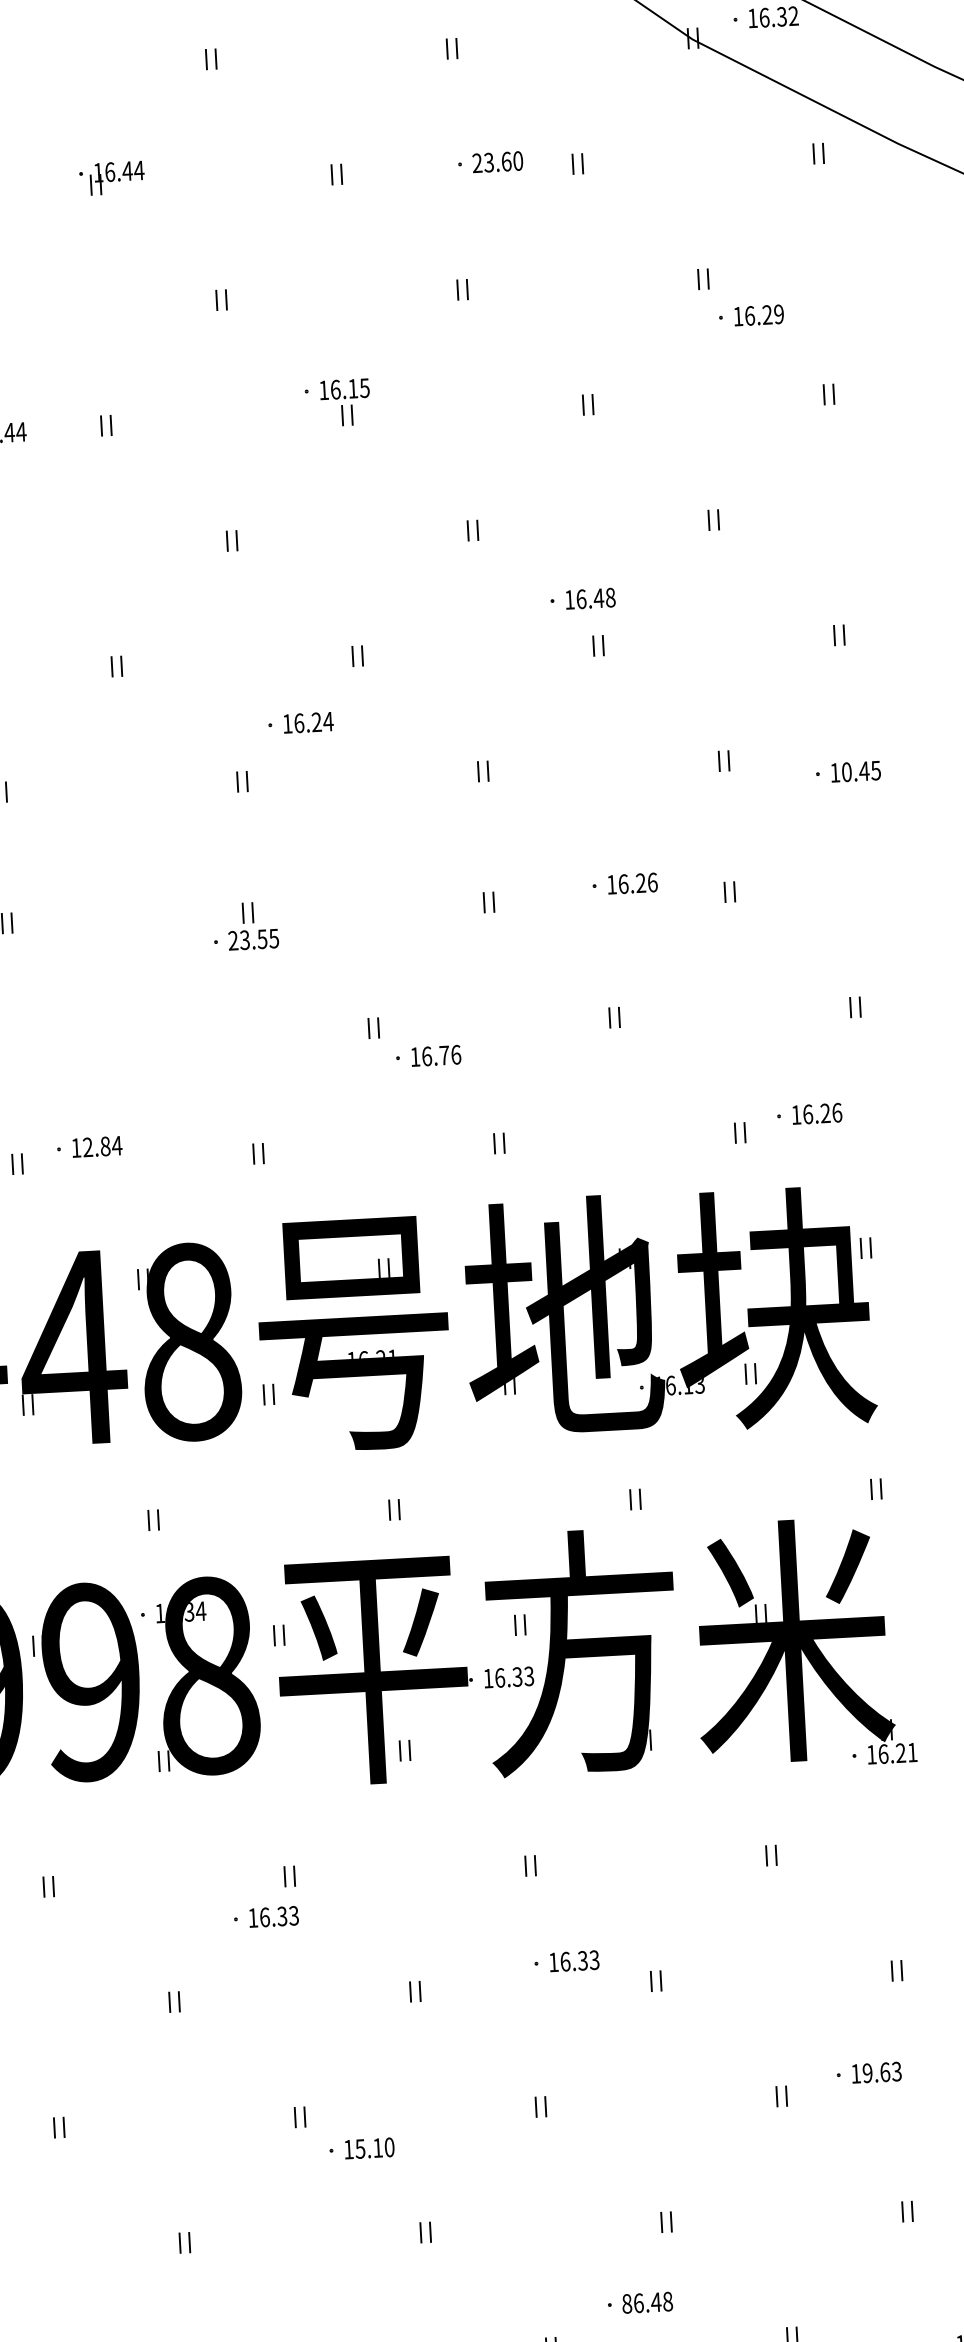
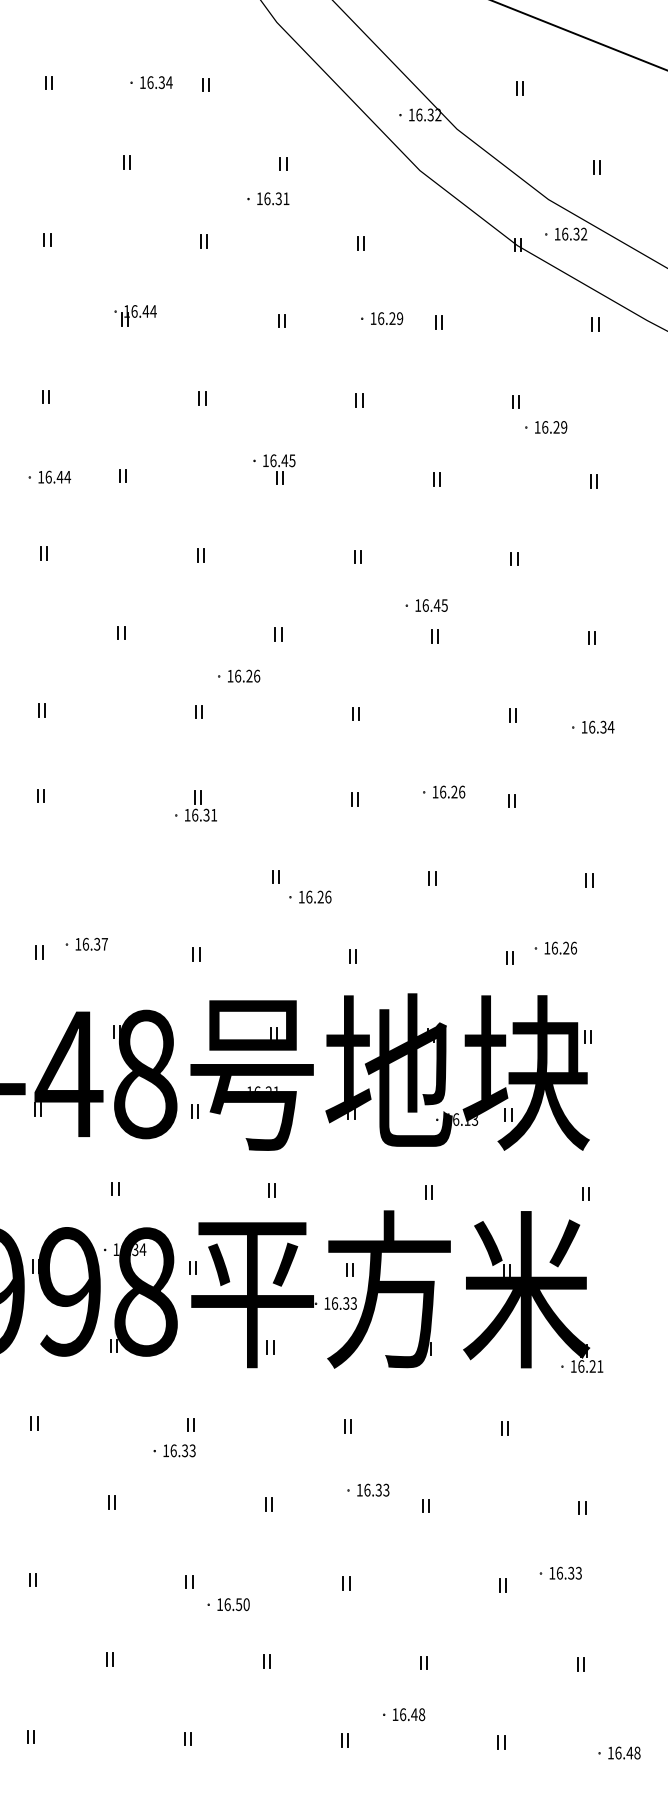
text: (497, 162) -> (386, 318), 23.60 -> 16.29
text: (352, 388) -> (284, 460), 16.15 -> 16.45
text: (610, 597) -> (444, 605), 16.48 -> 16.45
text: (327, 720) -> (256, 675), 16.24 -> 16.26
text: (861, 770) -> (601, 726), 10.45 -> 16.34
text: (253, 938) -> (200, 814), 23.55 -> 16.31
text: (444, 1054) -> (320, 896), 16.76 -> 16.26
text: (102, 1145) -> (95, 943), 12.84 -> 16.37
text: (876, 2071) -> (565, 1572), 19.63 -> 16.33
text: (369, 2148) -> (233, 1604), 15.10 -> 16.50
text: (627, 2303) -> (395, 1714), 86.48 -> 16.48

